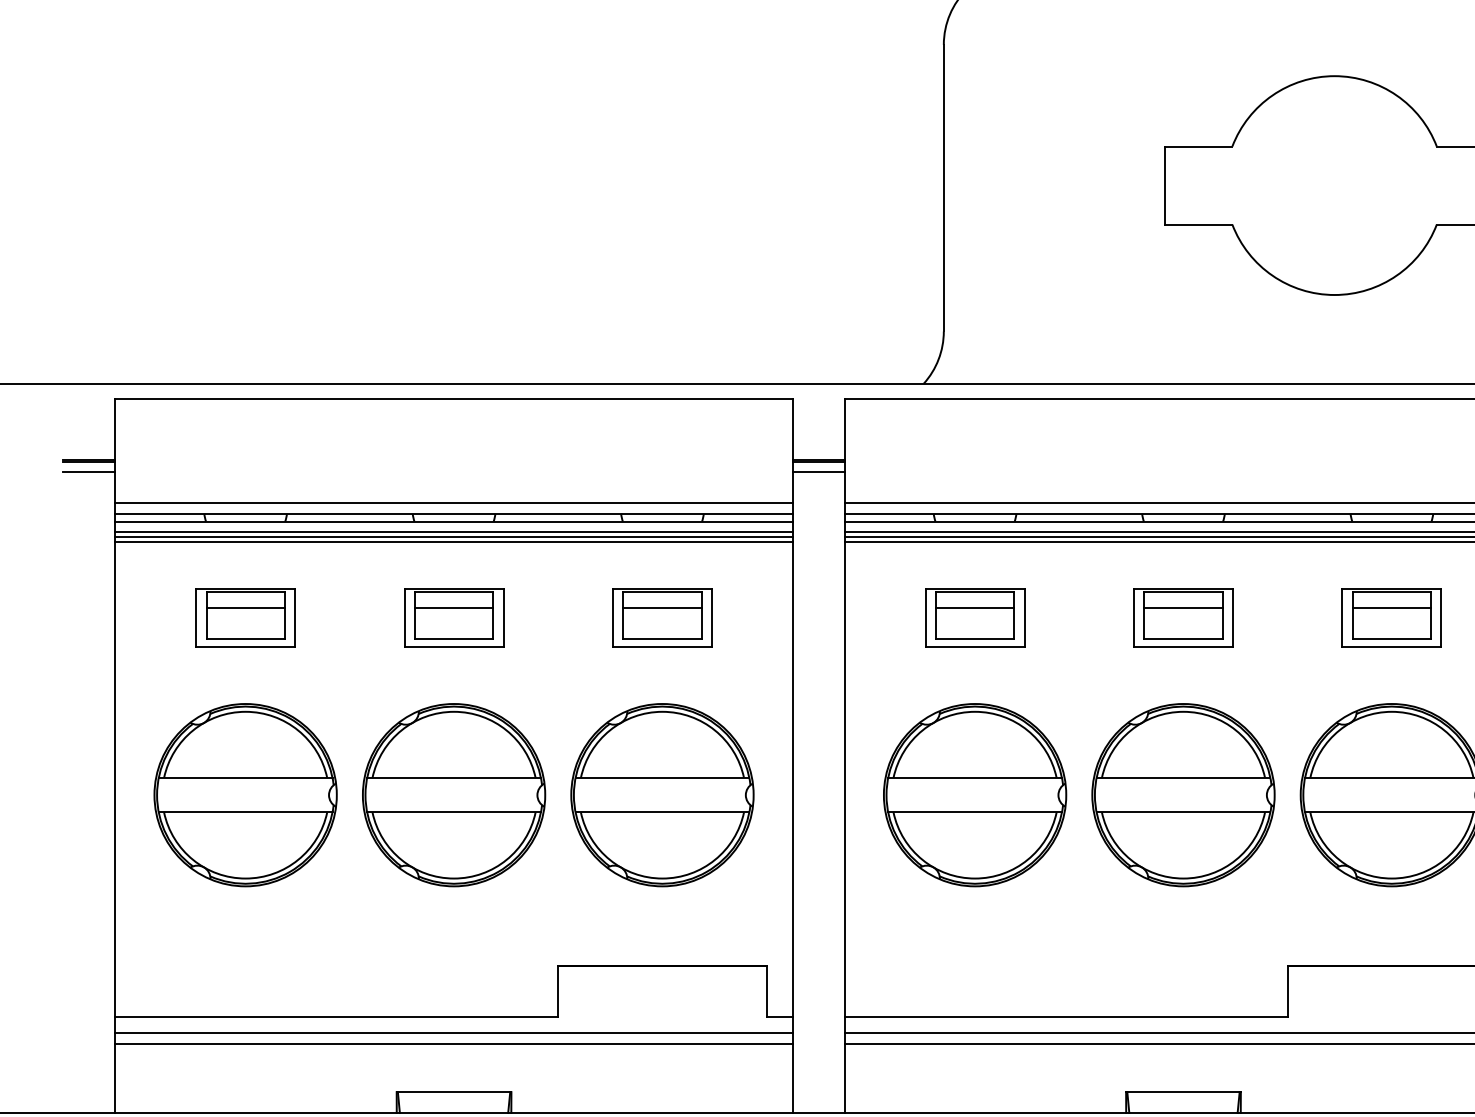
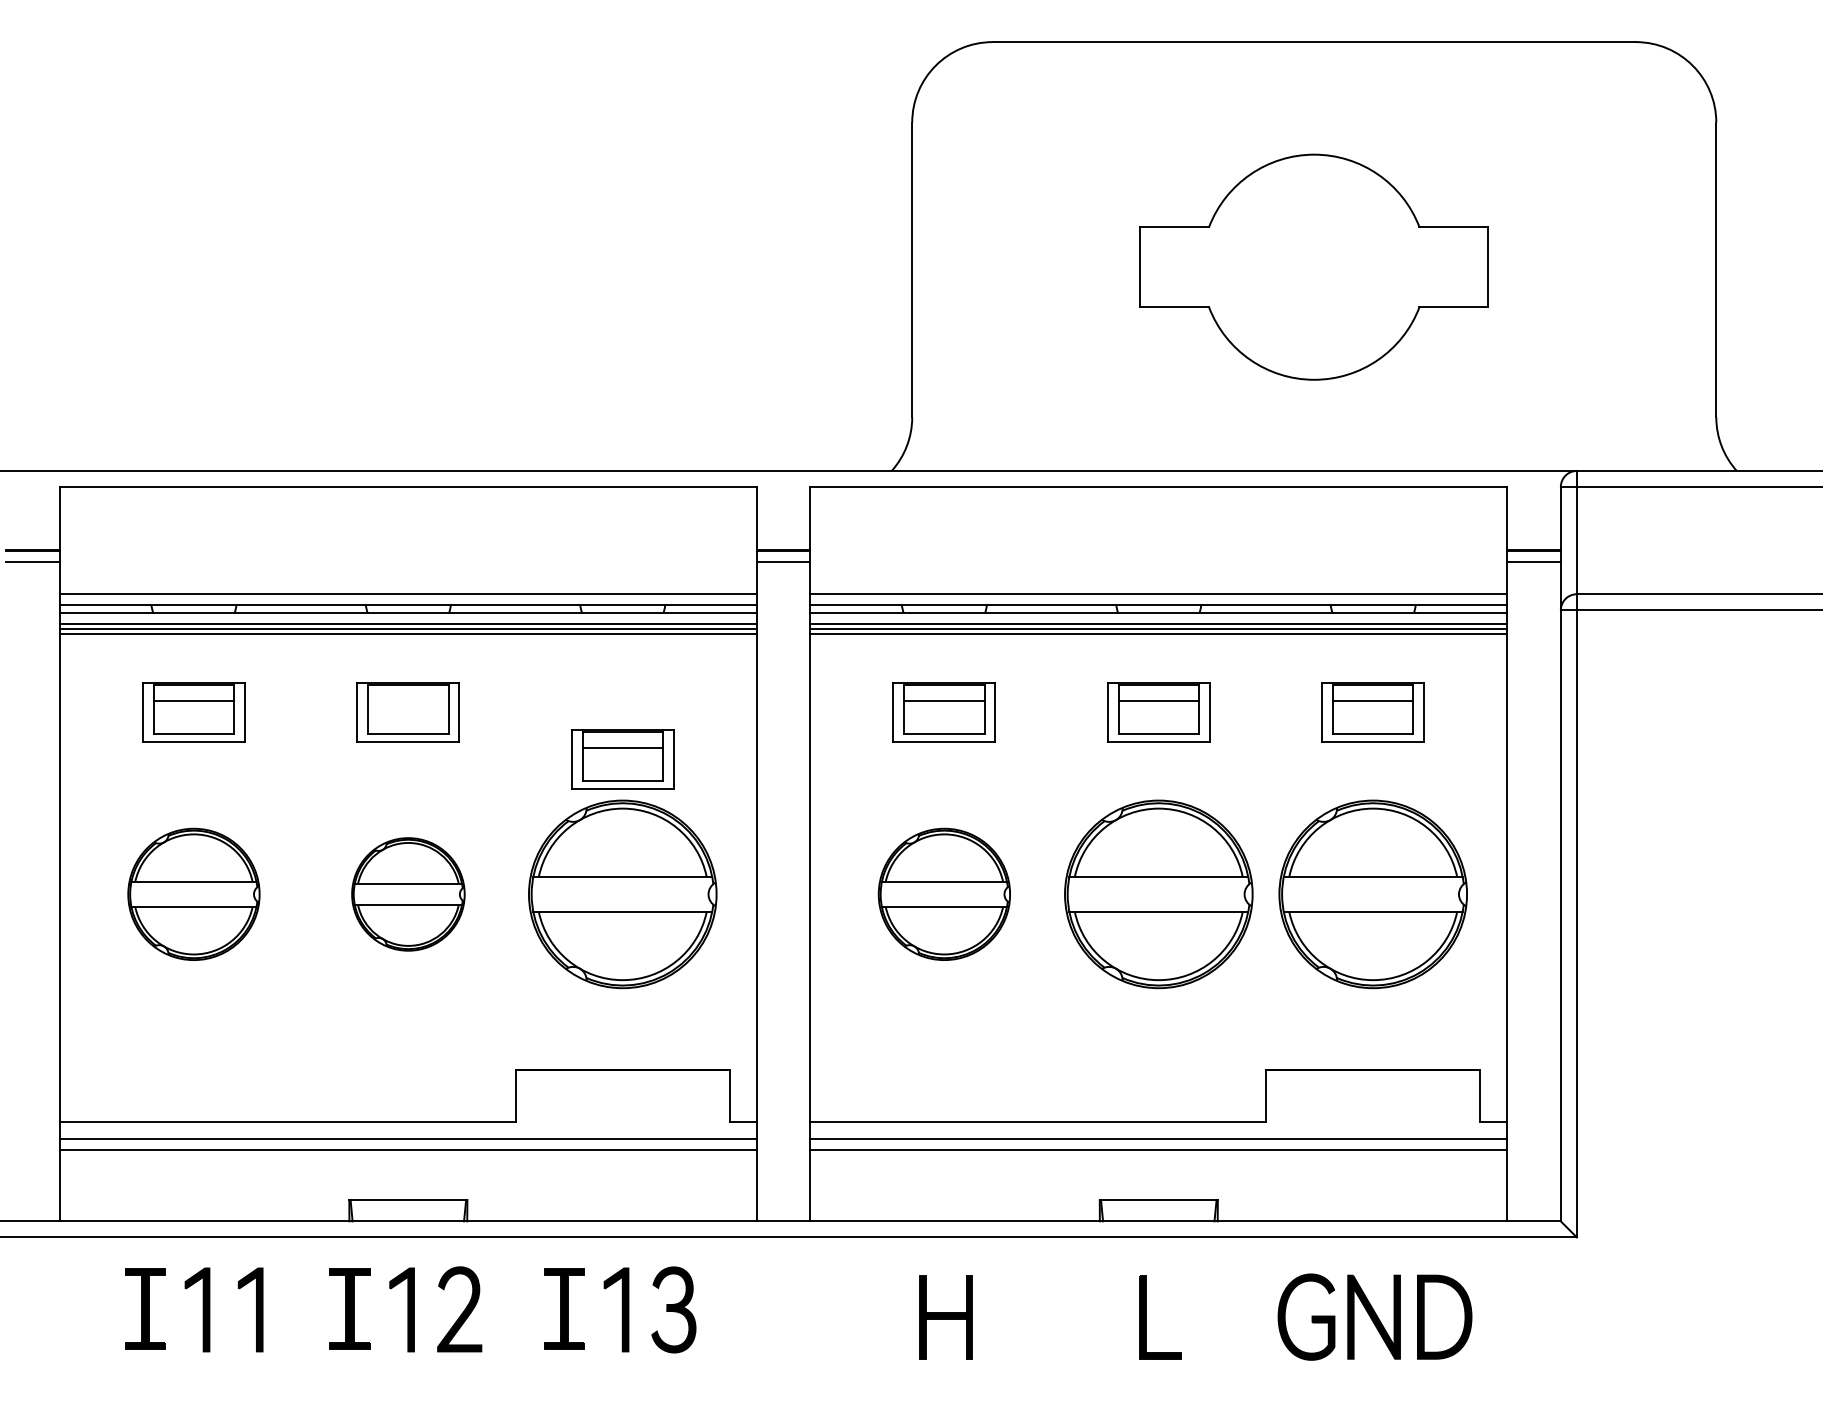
line: (454, 607) -> (408, 701), removed
part: (662, 618) -> (622, 759), moved
part: (245, 795) -> (193, 894), size x0.7
part: (454, 795) -> (408, 894), size x0.6
part: (975, 795) -> (944, 894), size x0.7

